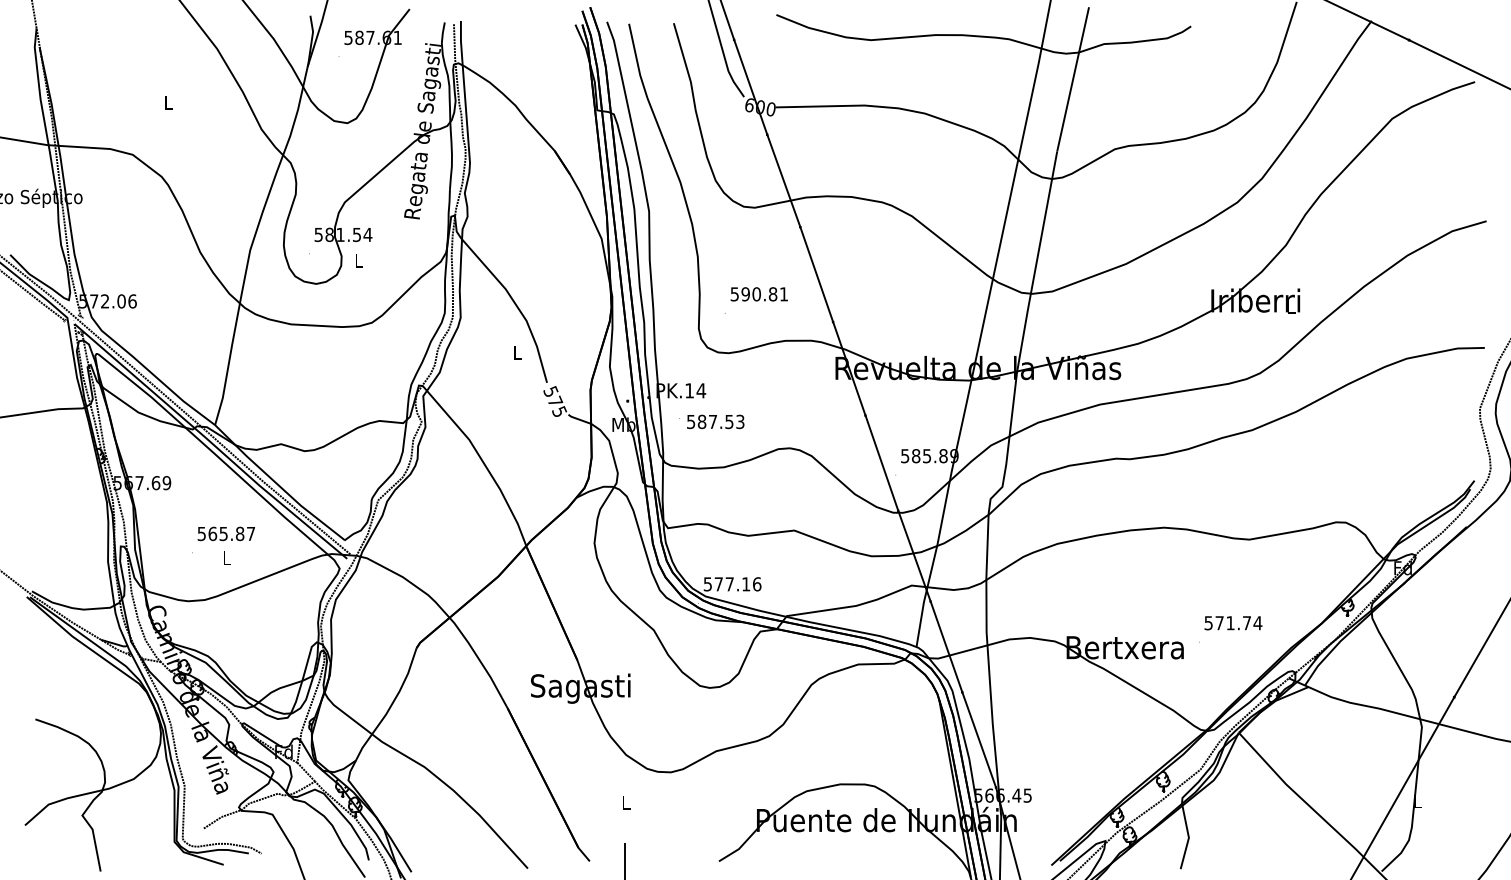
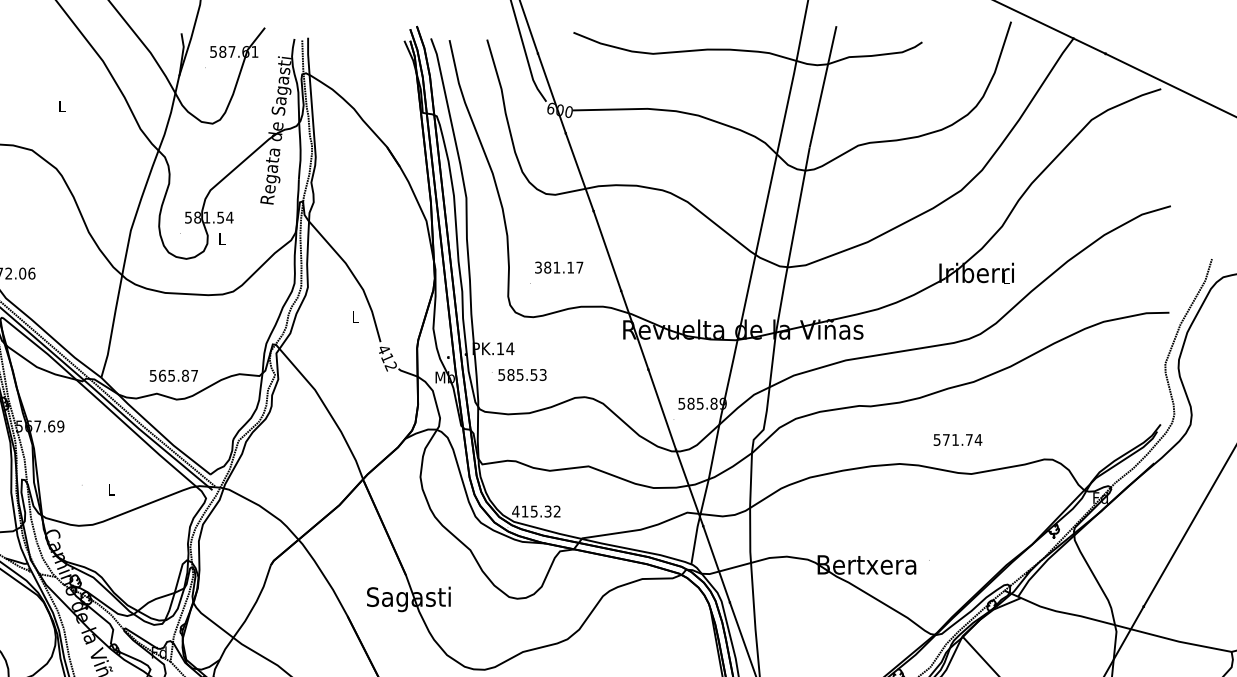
text: (759, 294) -> (559, 267), 590.81 -> 381.17
text: (555, 401) -> (387, 357), 575 -> 412
text: (712, 422) -> (519, 375), 587.53 -> 585.53
text: (225, 533) -> (173, 375), moved
text: (732, 584) -> (536, 511), 577.16 -> 415.32
text: (1233, 623) -> (957, 440), moved

